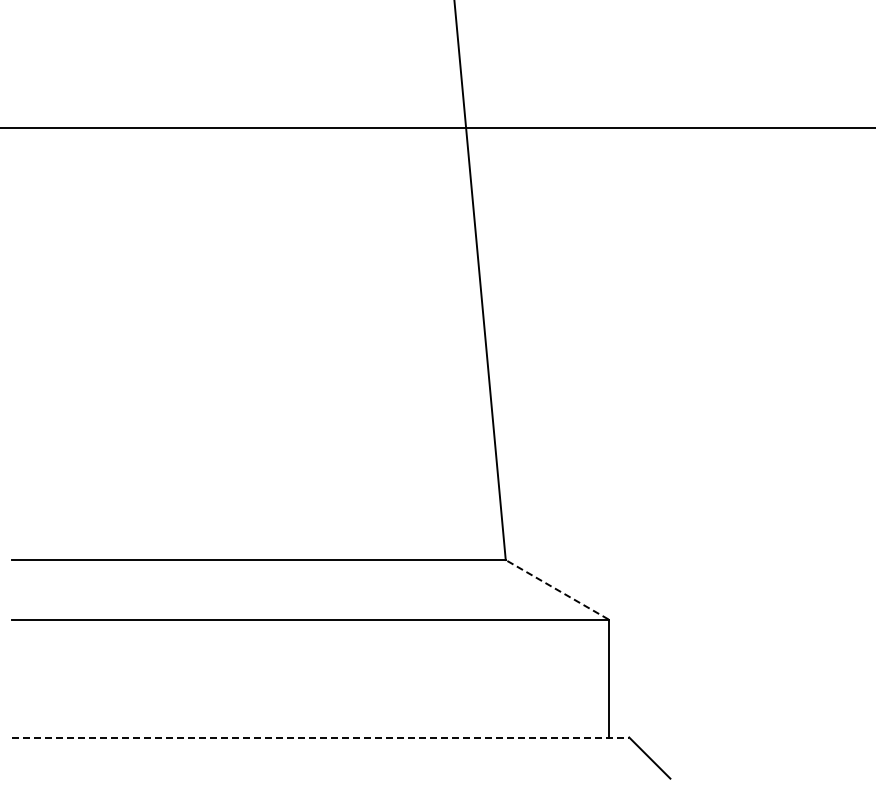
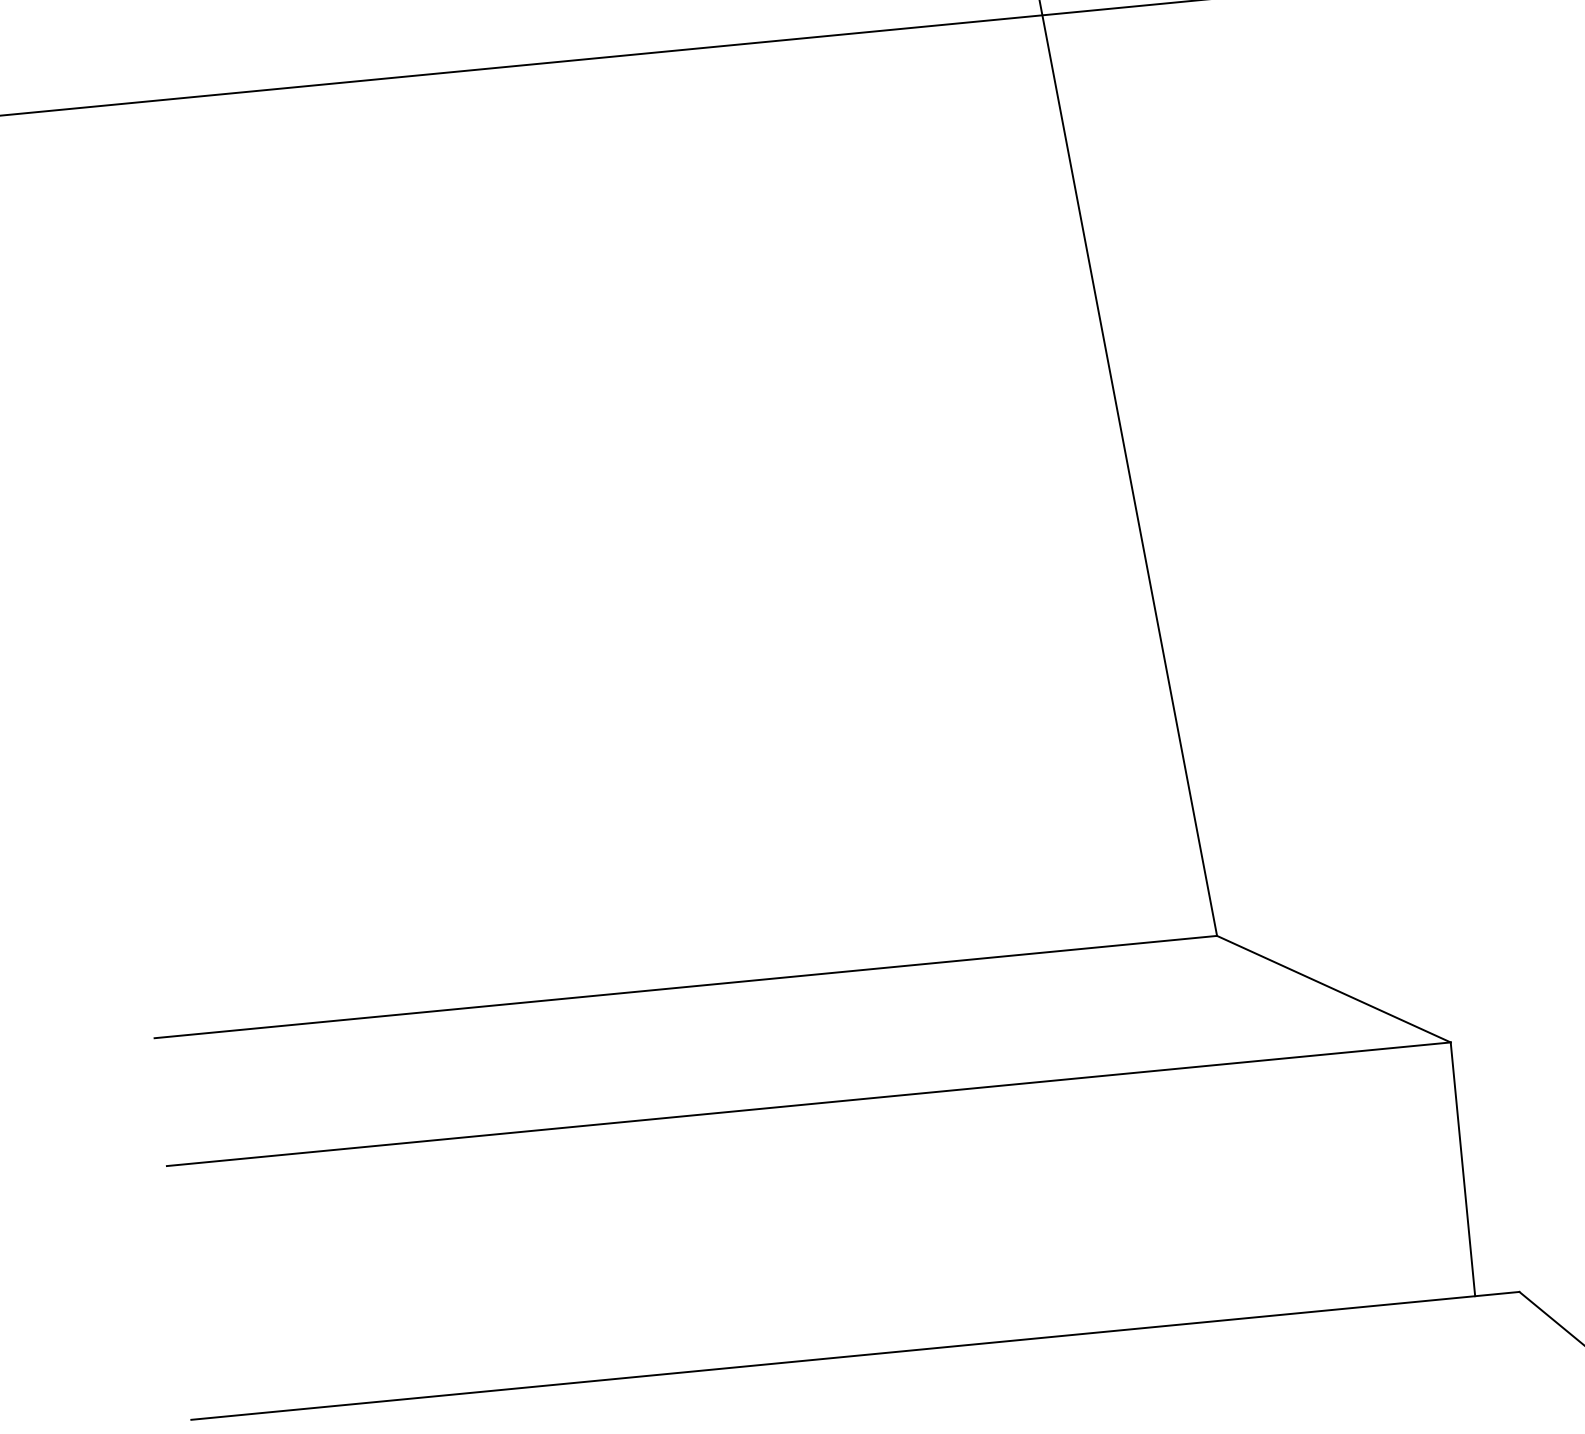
line: (556, 589) -> (1332, 988), dashed -> solid
line: (320, 737) -> (855, 1355), dashed -> solid

